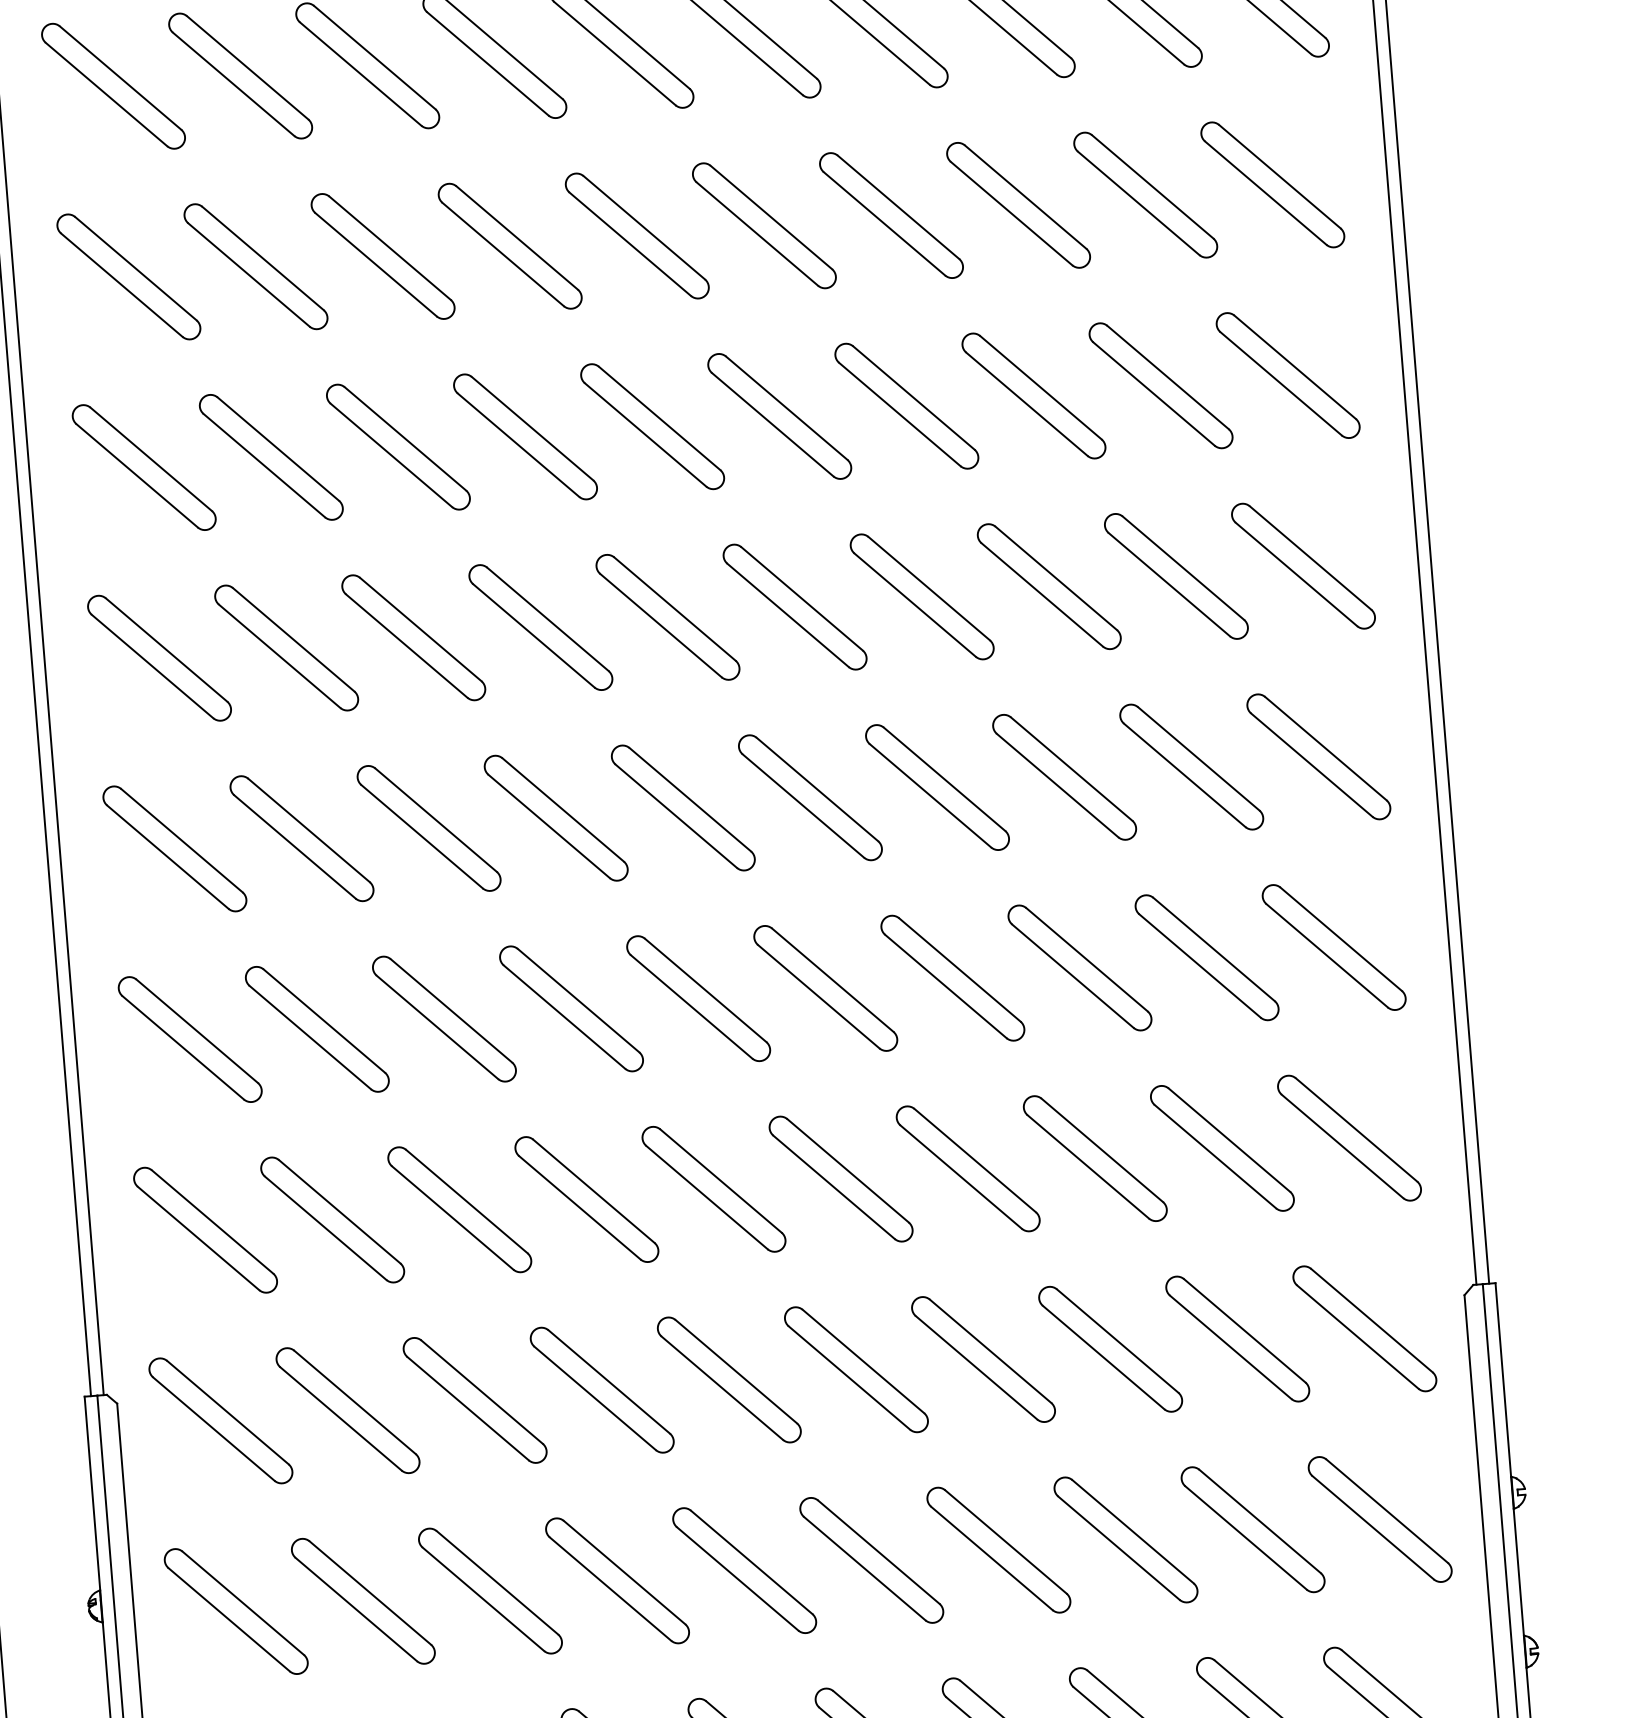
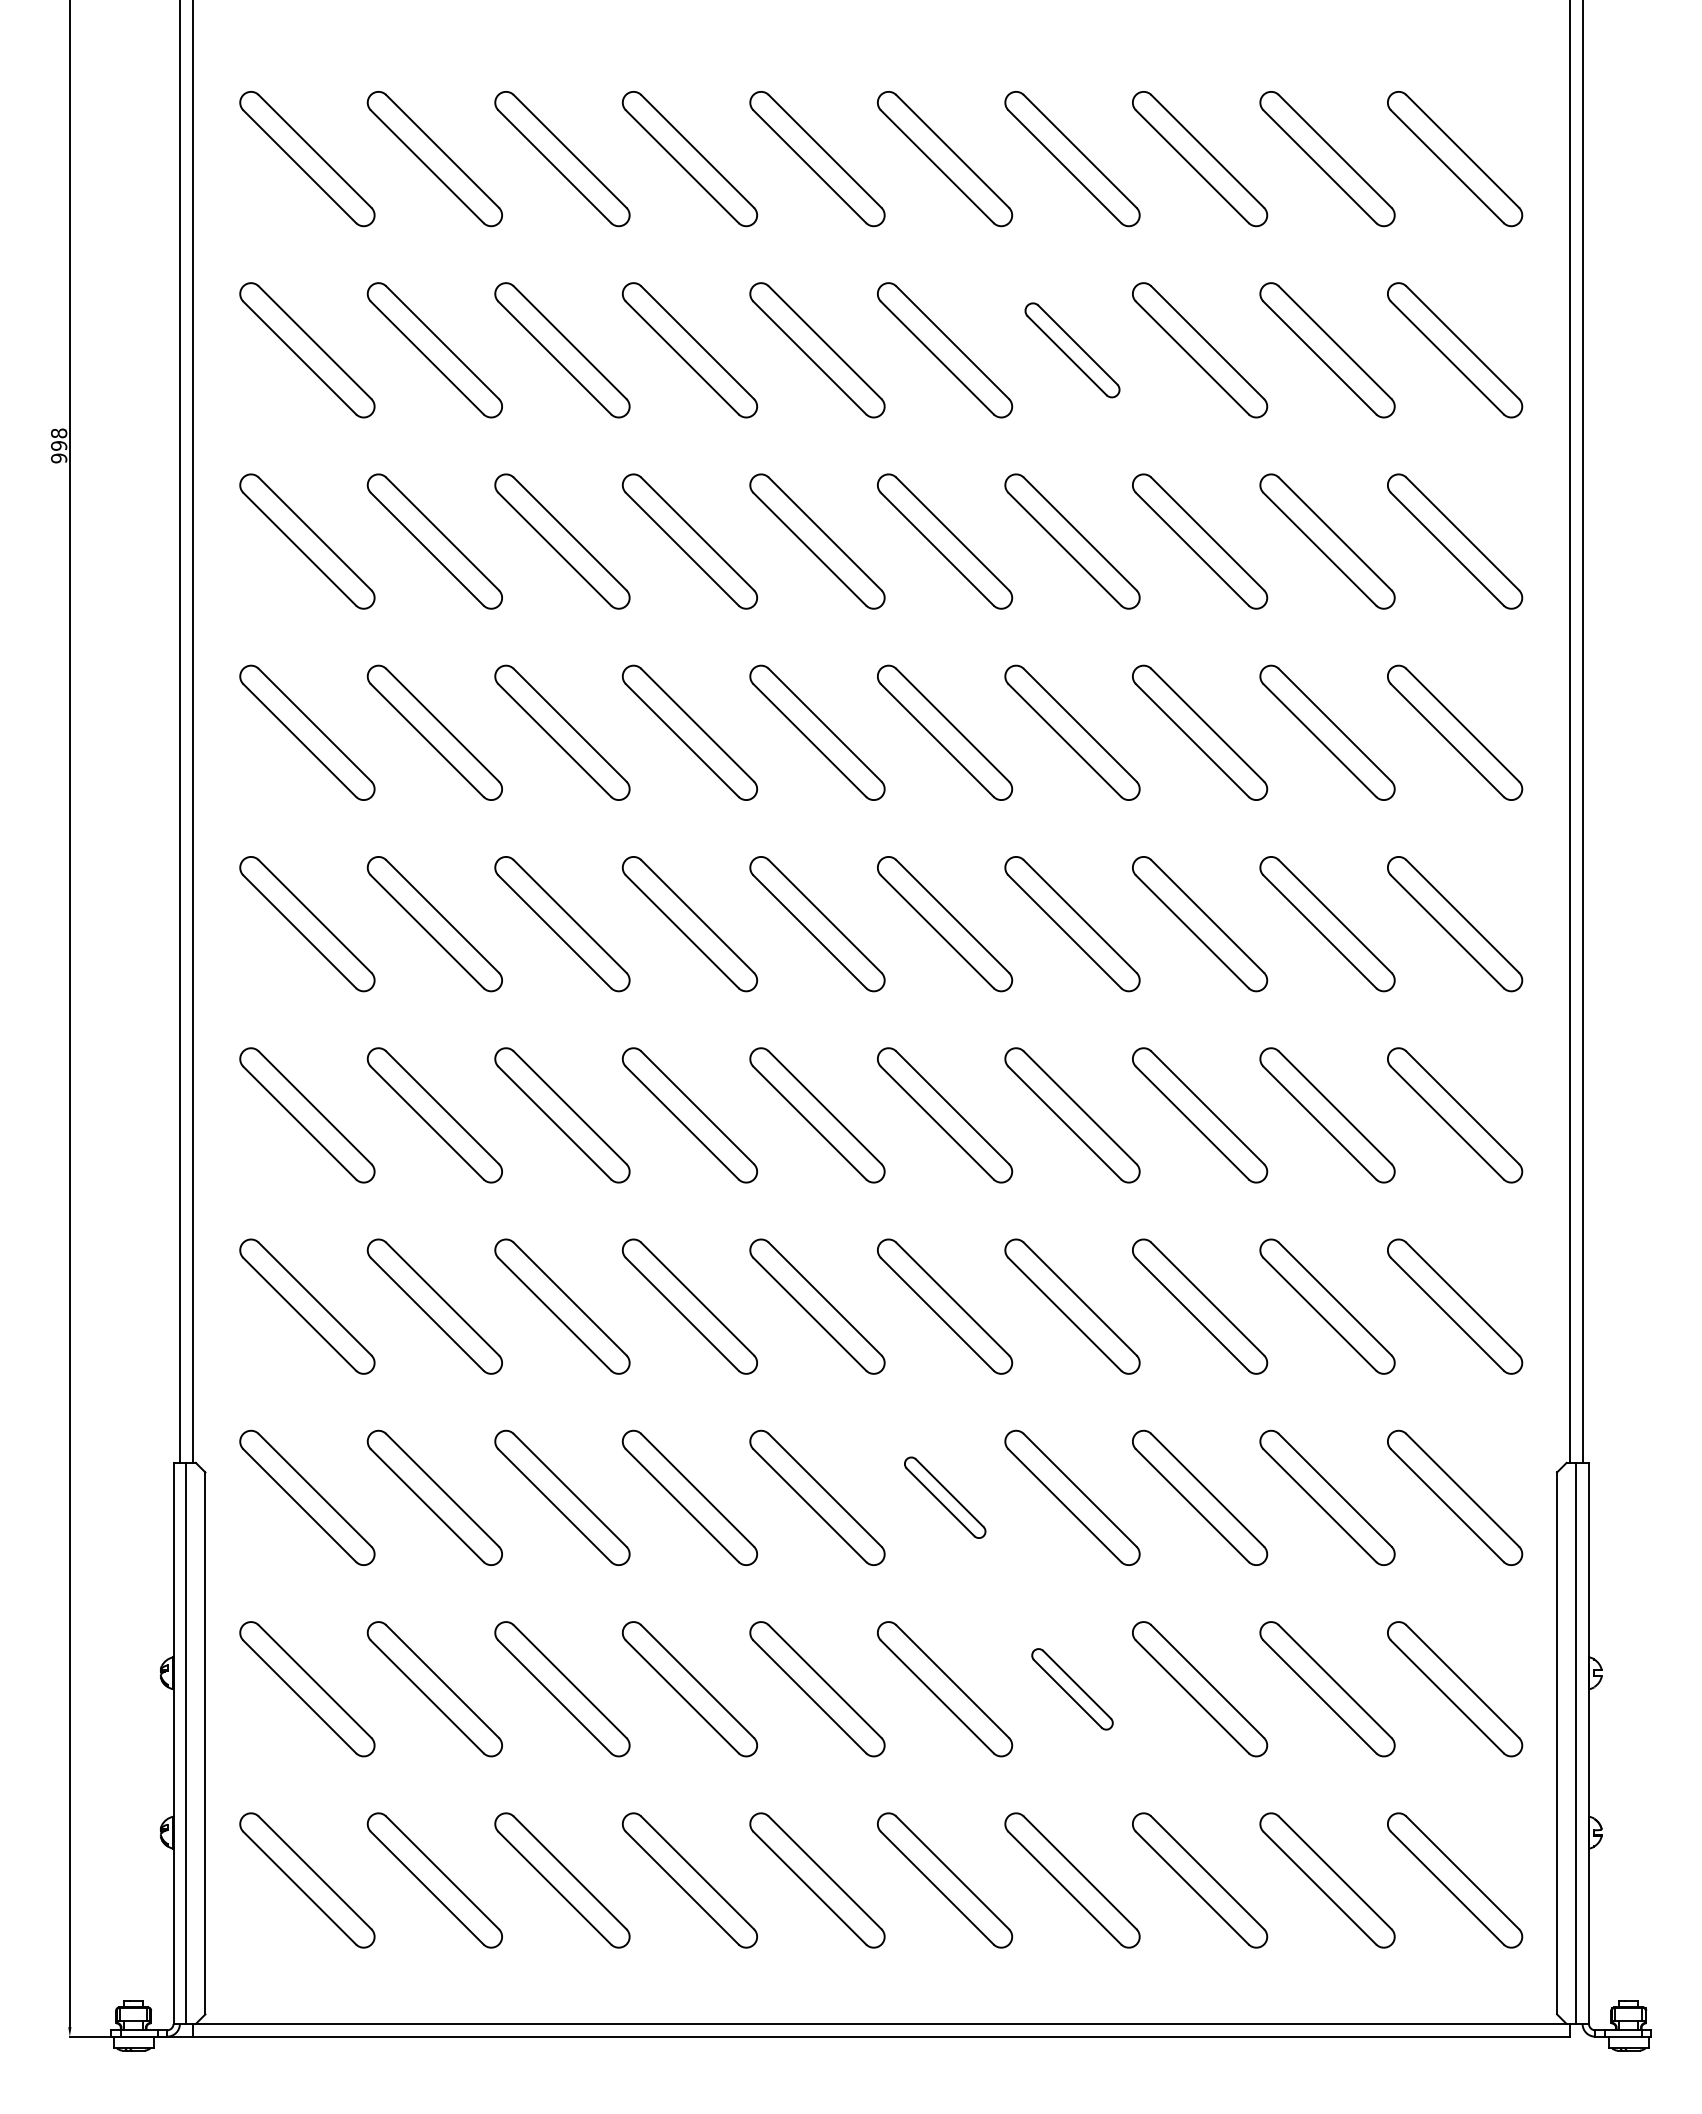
part: (891, 215) -> (1072, 350), size x0.7
part: (856, 1369) -> (945, 1497), size x0.6
part: (998, 1550) -> (1072, 1689), size x0.6

